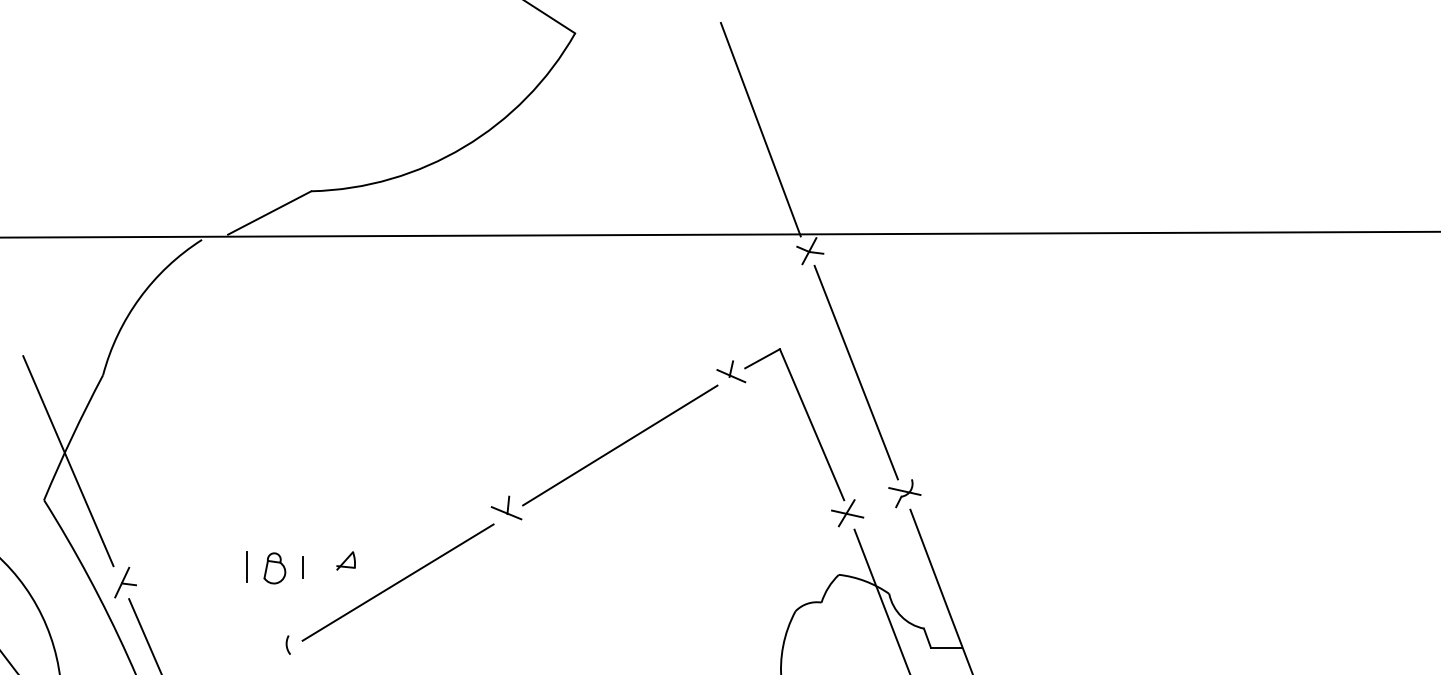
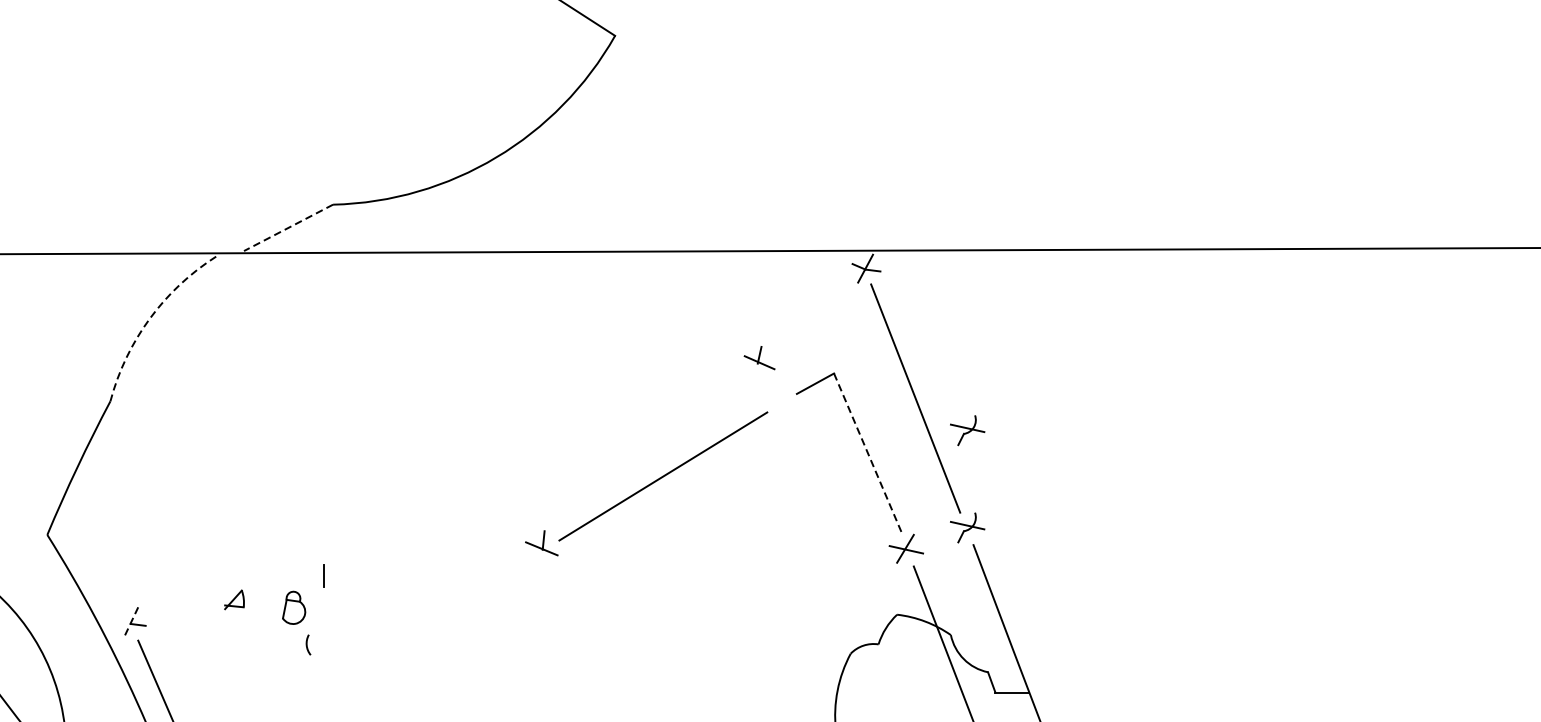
line: (760, 129) -> (813, 138), removed
line: (269, 212) -> (288, 227), solid -> dashed
arc: (139, 298) -> (149, 319), solid -> dashed
part: (731, 371) -> (759, 357), moved
part: (904, 402) -> (967, 430), added
line: (812, 425) -> (868, 455), solid -> dashed
line: (68, 461) -> (73, 493), removed
part: (345, 560) -> (233, 599), moved
line: (246, 566) -> (263, 605), removed
line: (302, 567) -> (323, 575), moved
line: (397, 582) -> (425, 622), removed
line: (121, 583) -> (130, 623), solid -> dashed
arc: (287, 644) -> (307, 644), moved

